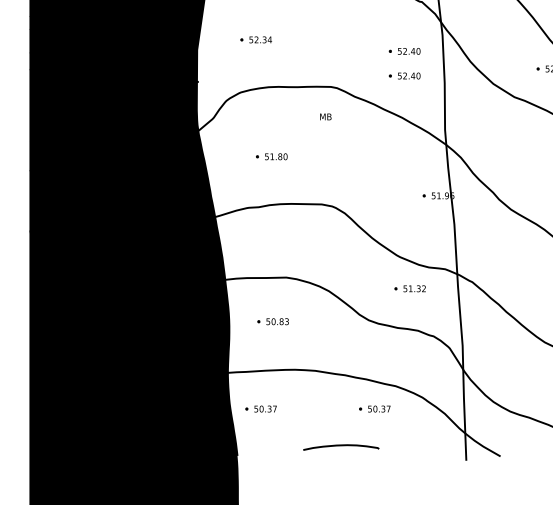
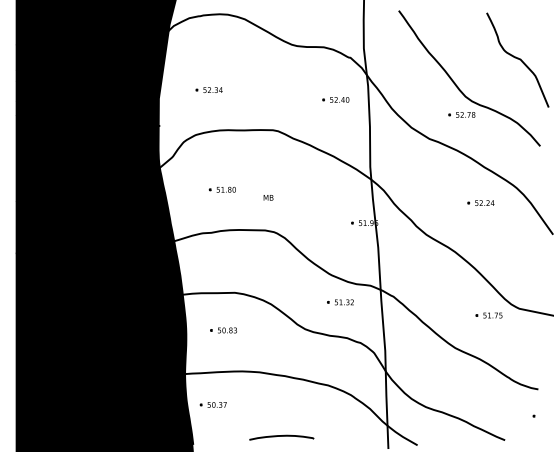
part: (404, 75) -> (335, 120), removed
text: (325, 116) -> (268, 197), moved
part: (373, 408) -> (309, 404), removed

